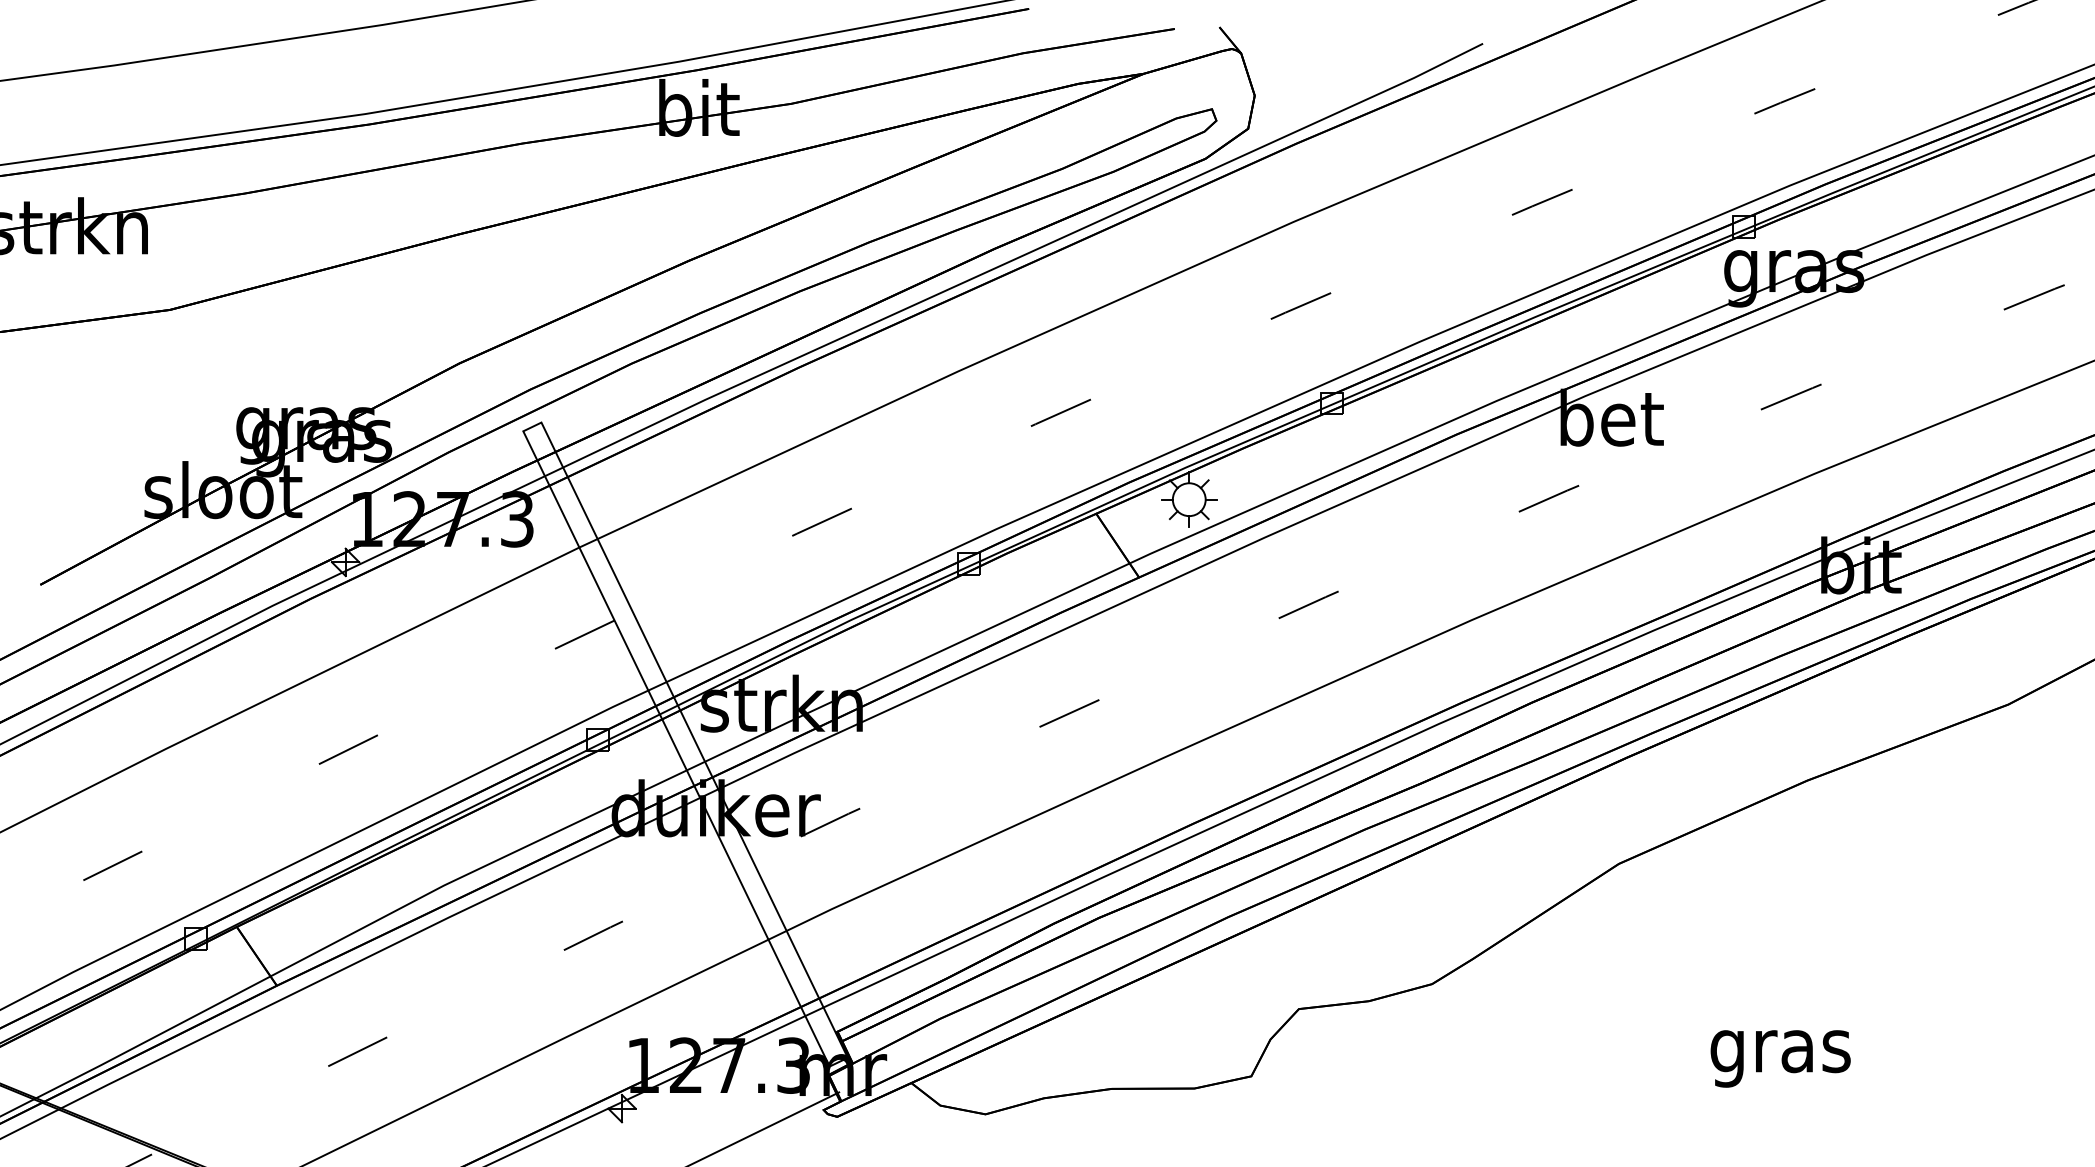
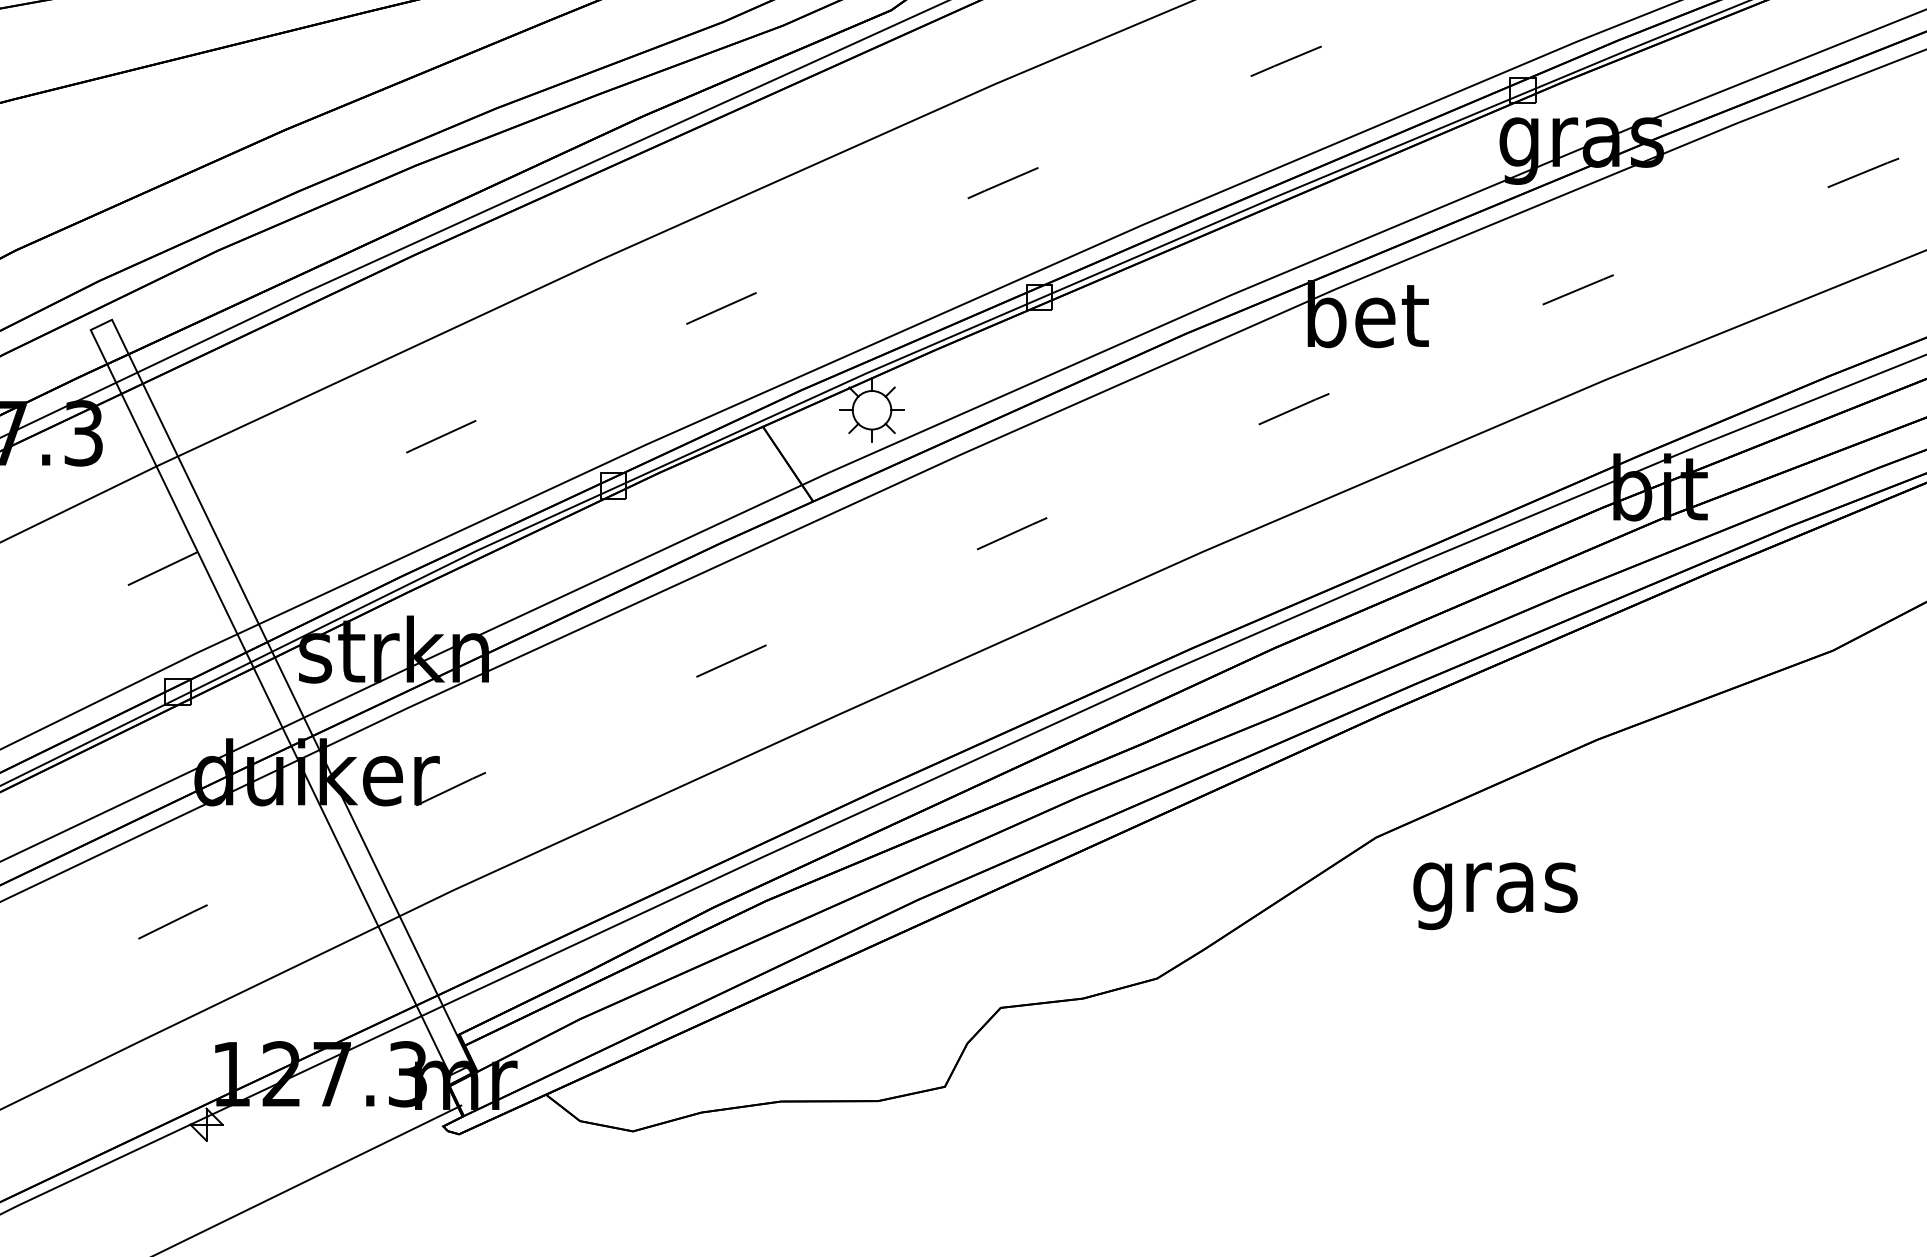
text: (1780, 1058) -> (1495, 895), moved

